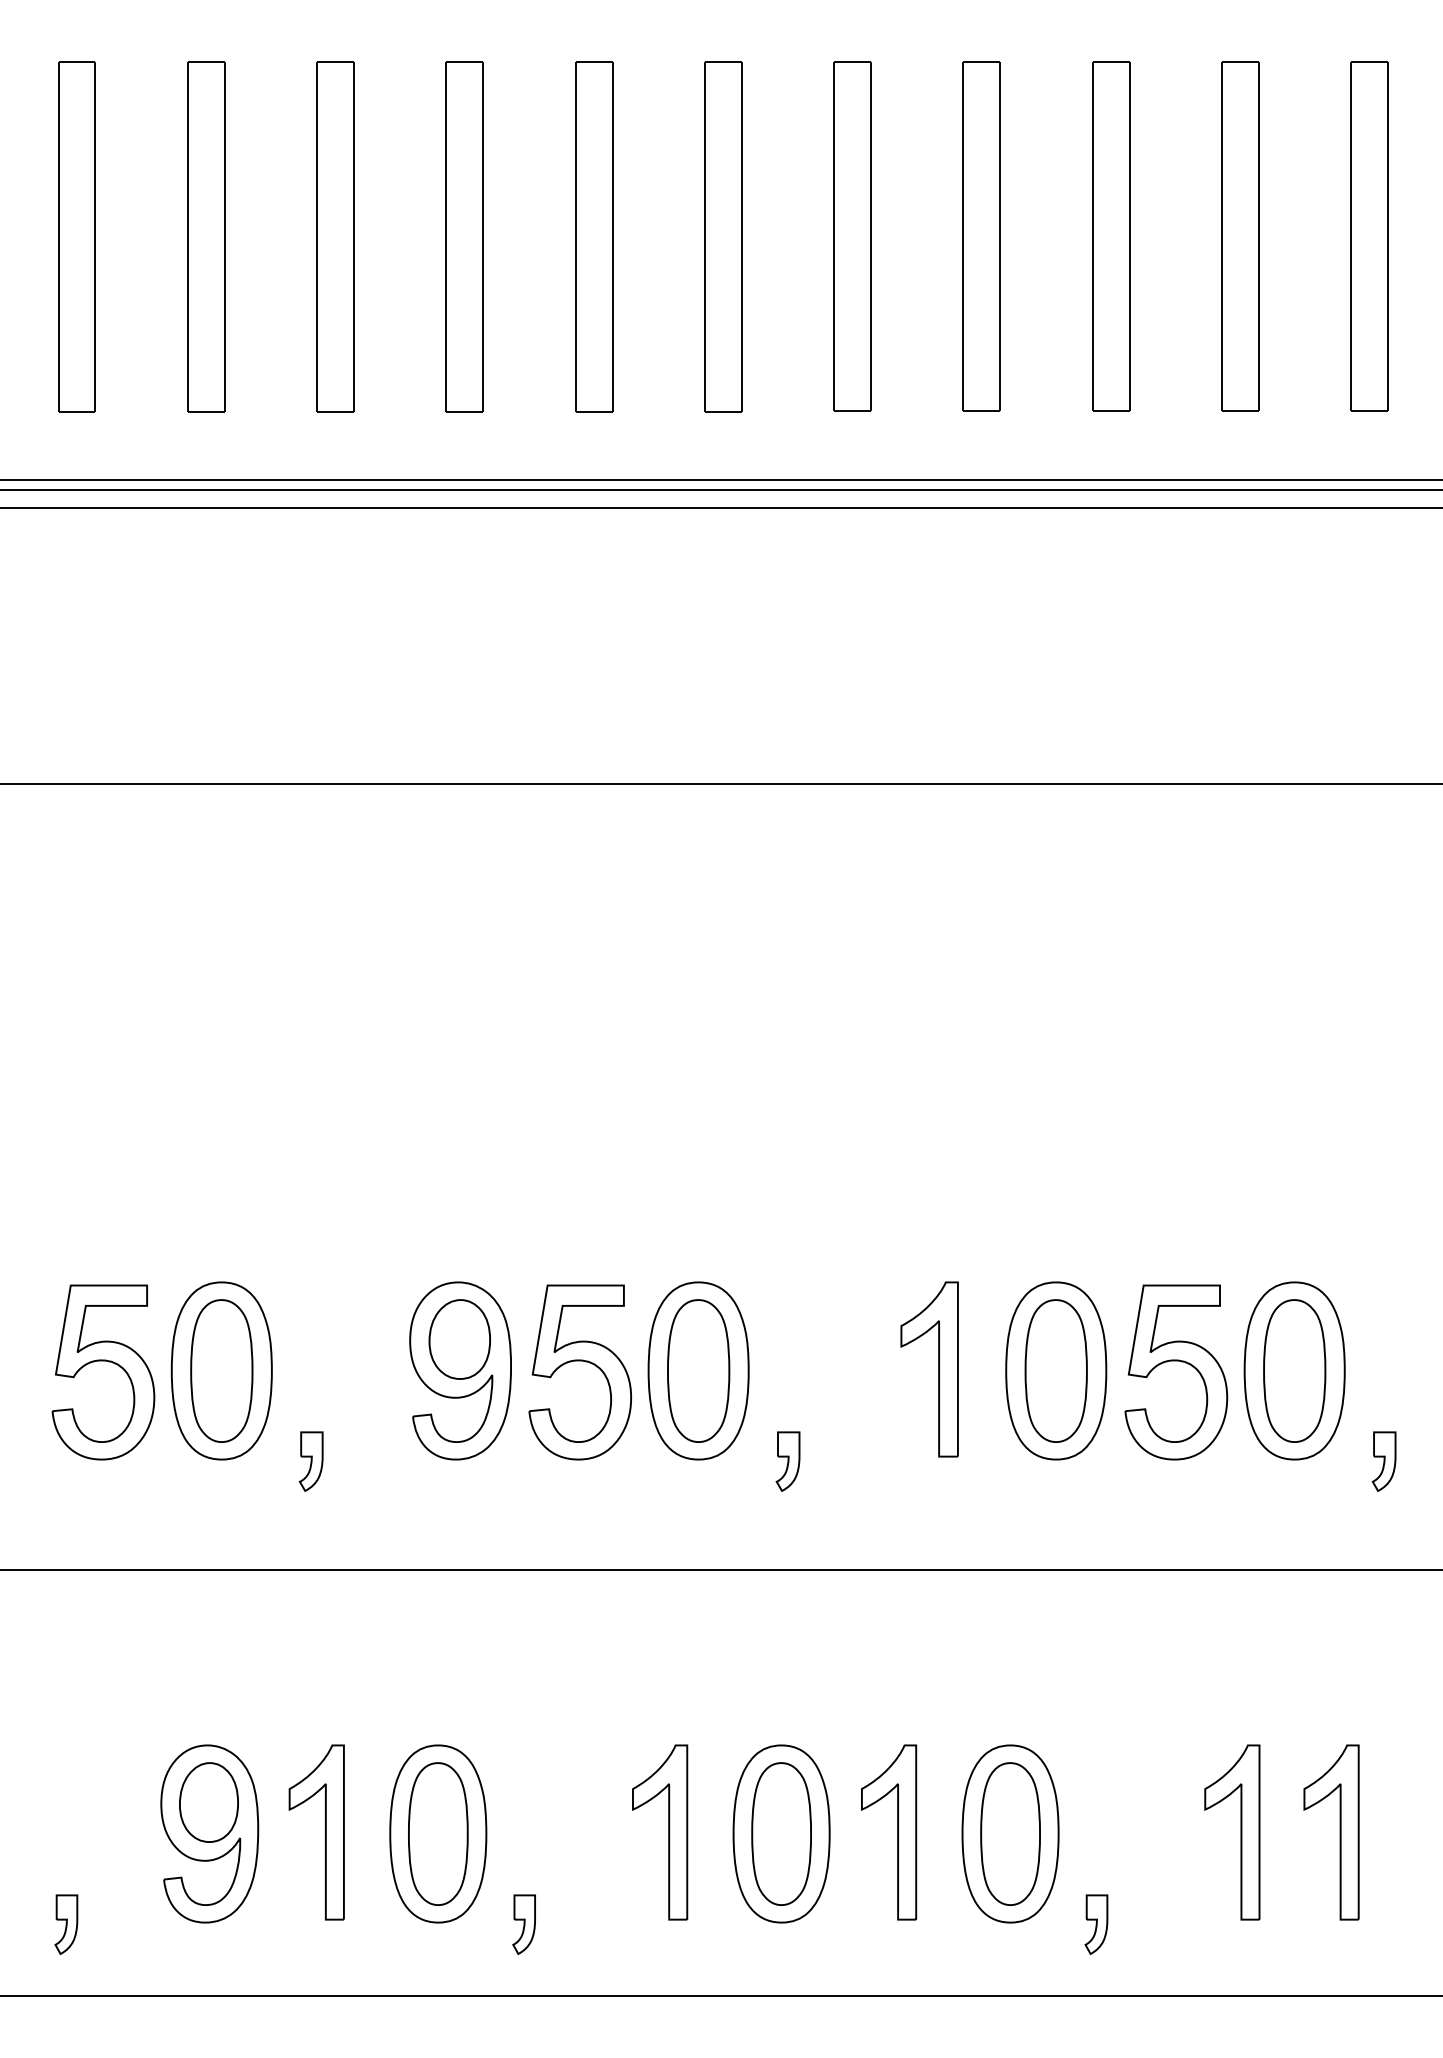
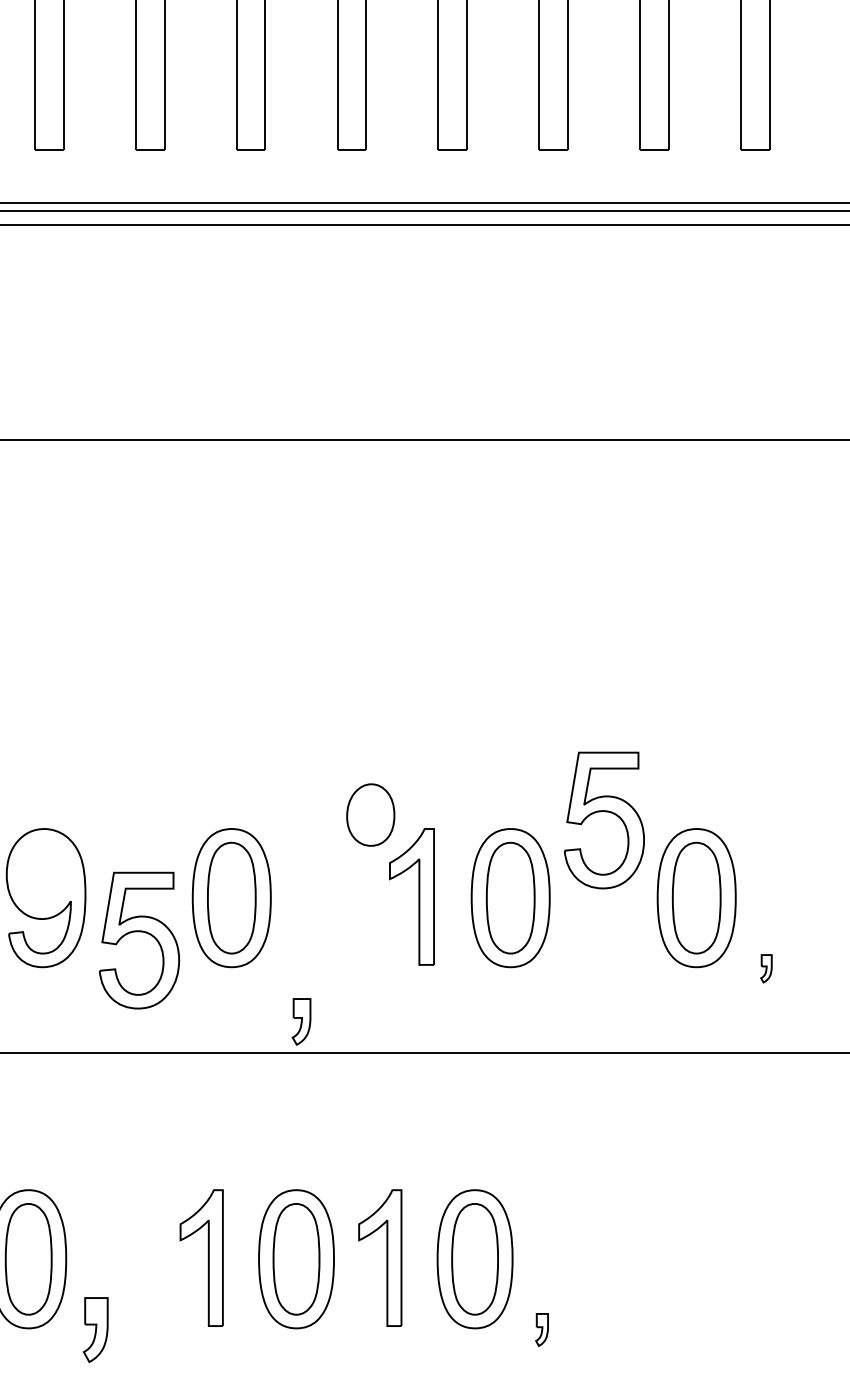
part: (459, 1339) -> (370, 815), moved
part: (580, 1361) -> (139, 932), moved
part: (1176, 1361) -> (604, 811), moved
part: (787, 1461) -> (301, 1021), moved
part: (1383, 1461) -> (765, 968), size x0.6
part: (1240, 1832) -> (654, 1258), removed
part: (1339, 1832) -> (731, 1258), removed
part: (523, 1924) -> (95, 1329), size x1.4
part: (1096, 1924) -> (542, 1329), size x0.7

